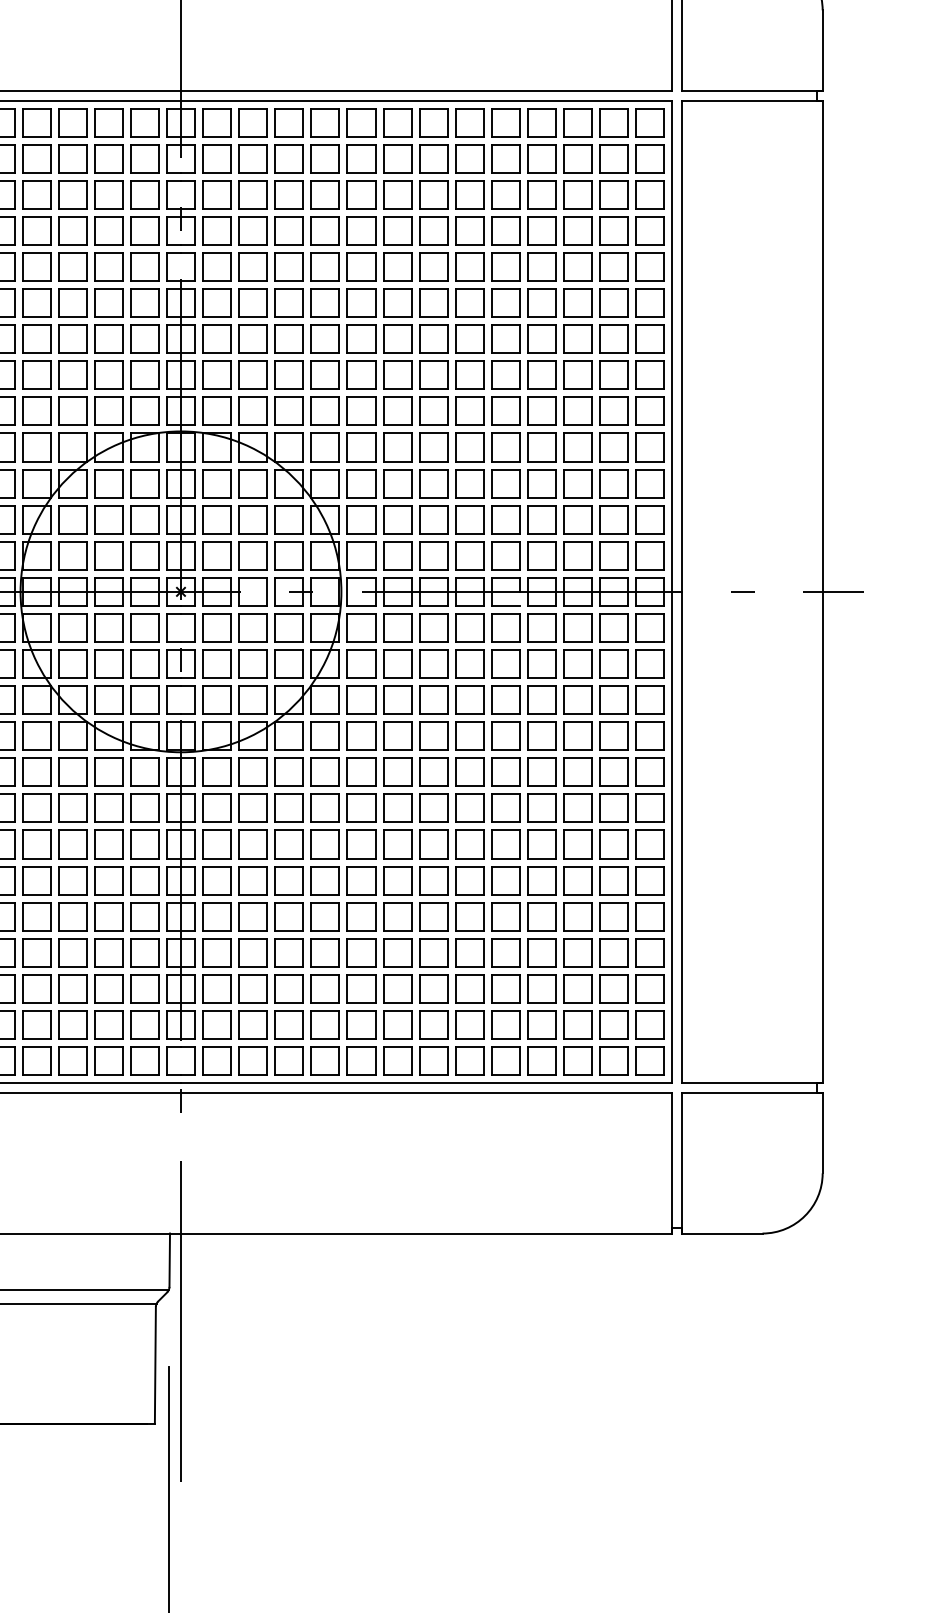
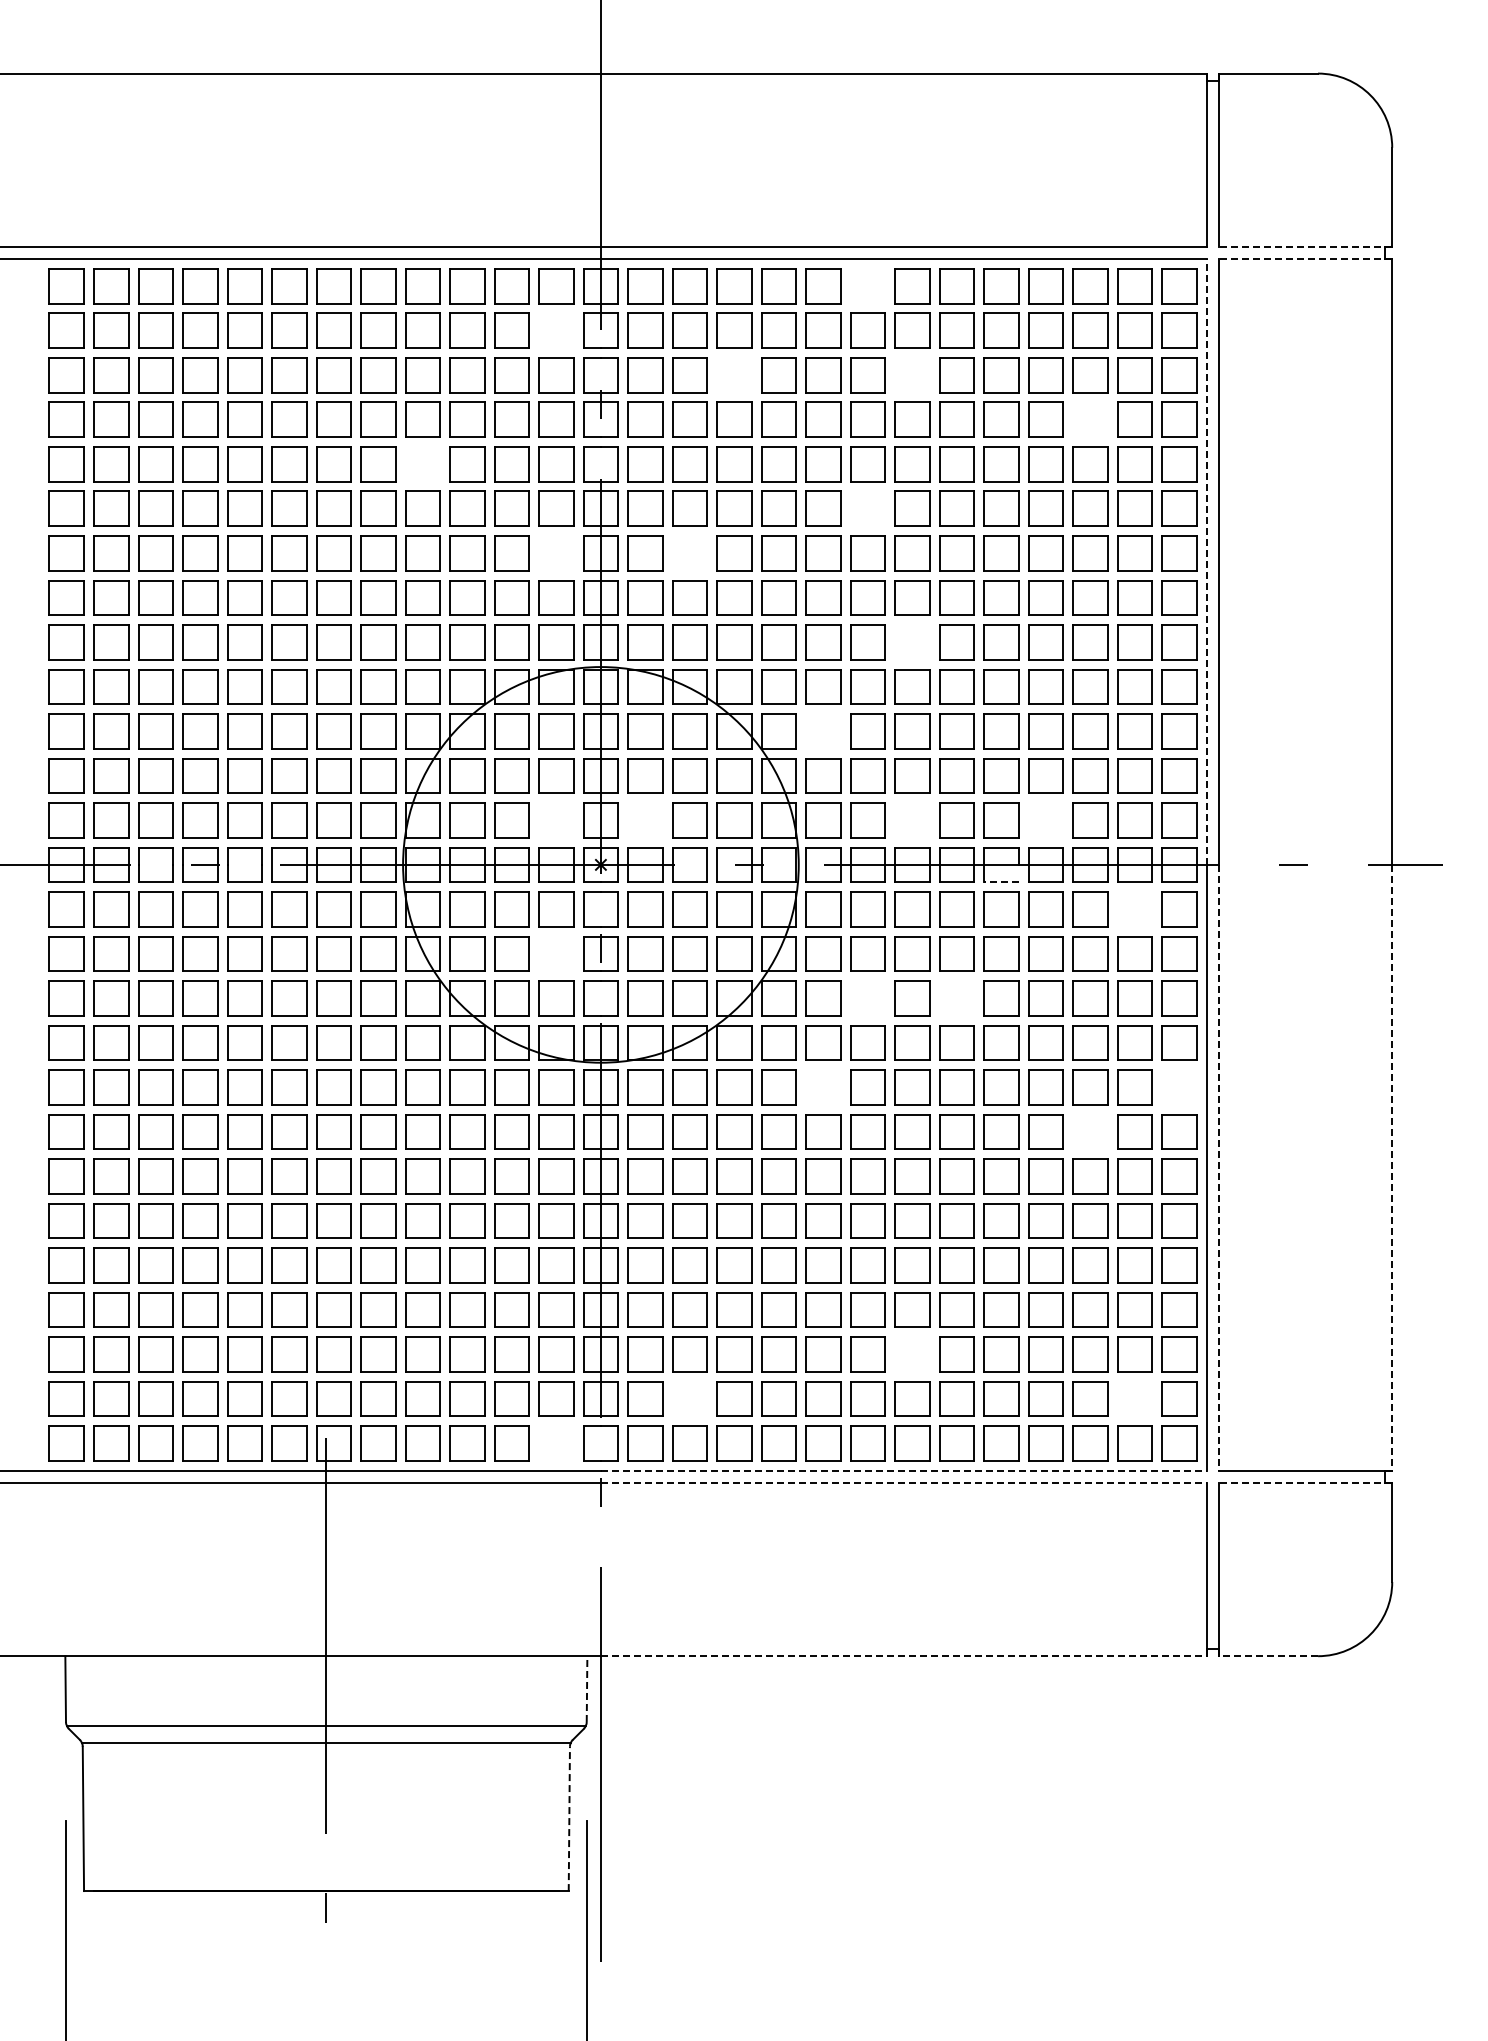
line: (752, 90) -> (1305, 246), solid -> dashed
line: (752, 100) -> (1305, 259), solid -> dashed
part: (397, 122) -> (867, 286), removed
part: (144, 158) -> (556, 330), removed
part: (289, 195) -> (734, 375), removed
part: (433, 195) -> (912, 375), removed
part: (577, 230) -> (1090, 419), removed
part: (36, 267) -> (422, 464), removed
part: (397, 302) -> (867, 508), removed
part: (144, 339) -> (556, 553), removed
part: (252, 339) -> (689, 553), removed
line: (672, 345) -> (1206, 561), solid -> dashed
part: (433, 411) -> (912, 642), removed
part: (361, 483) -> (823, 731), removed
part: (144, 555) -> (556, 820), removed
part: (217, 555) -> (645, 820), removed
part: (433, 555) -> (912, 820), removed
part: (541, 555) -> (1045, 820), removed
line: (505, 606) -> (1001, 882), solid -> dashed
part: (613, 628) -> (1134, 909), removed
part: (144, 663) -> (556, 953), removed
part: (397, 700) -> (867, 998), removed
part: (469, 700) -> (956, 998), removed
part: (361, 772) -> (823, 1087), removed
part: (650, 772) -> (1179, 1087), removed
part: (577, 808) -> (1090, 1131), removed
line: (682, 837) -> (1219, 1167), solid -> dashed
line: (822, 837) -> (1392, 1167), solid -> dashed
part: (433, 988) -> (912, 1354), removed
part: (252, 1024) -> (689, 1398), removed
part: (613, 1024) -> (1134, 1398), removed
part: (144, 1061) -> (556, 1443), removed
line: (426, 1082) -> (903, 1470), solid -> dashed
line: (426, 1093) -> (903, 1483), solid -> dashed
line: (752, 1093) -> (1305, 1483), solid -> dashed
line: (426, 1233) -> (903, 1656), solid -> dashed
line: (722, 1233) -> (1268, 1656), solid -> dashed
line: (170, 1260) -> (587, 1689), solid -> dashed
line: (155, 1365) -> (569, 1818), solid -> dashed

